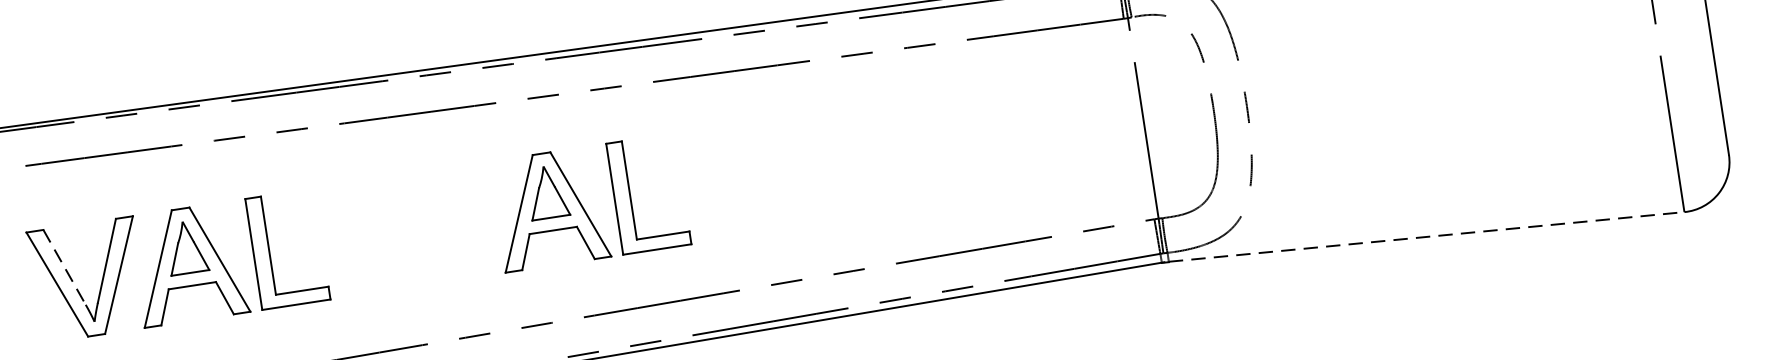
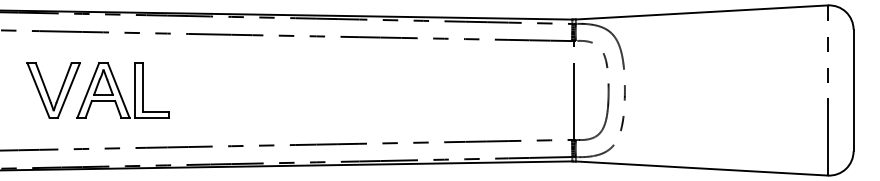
part: (588, 203) -> (300, 90), removed
line: (1427, 236) -> (702, 168), dashed -> solid
line: (64, 266) -> (43, 82), dashed -> solid

